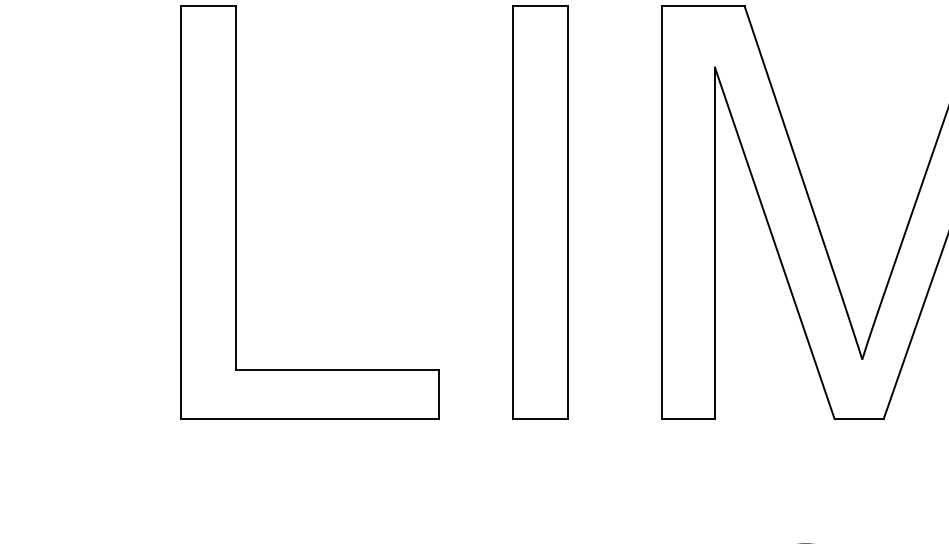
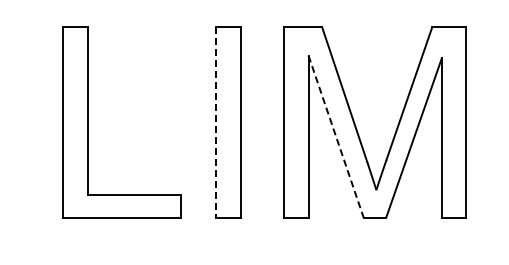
line: (512, 214) -> (215, 123), solid -> dashed
line: (775, 242) -> (336, 136), solid -> dashed

